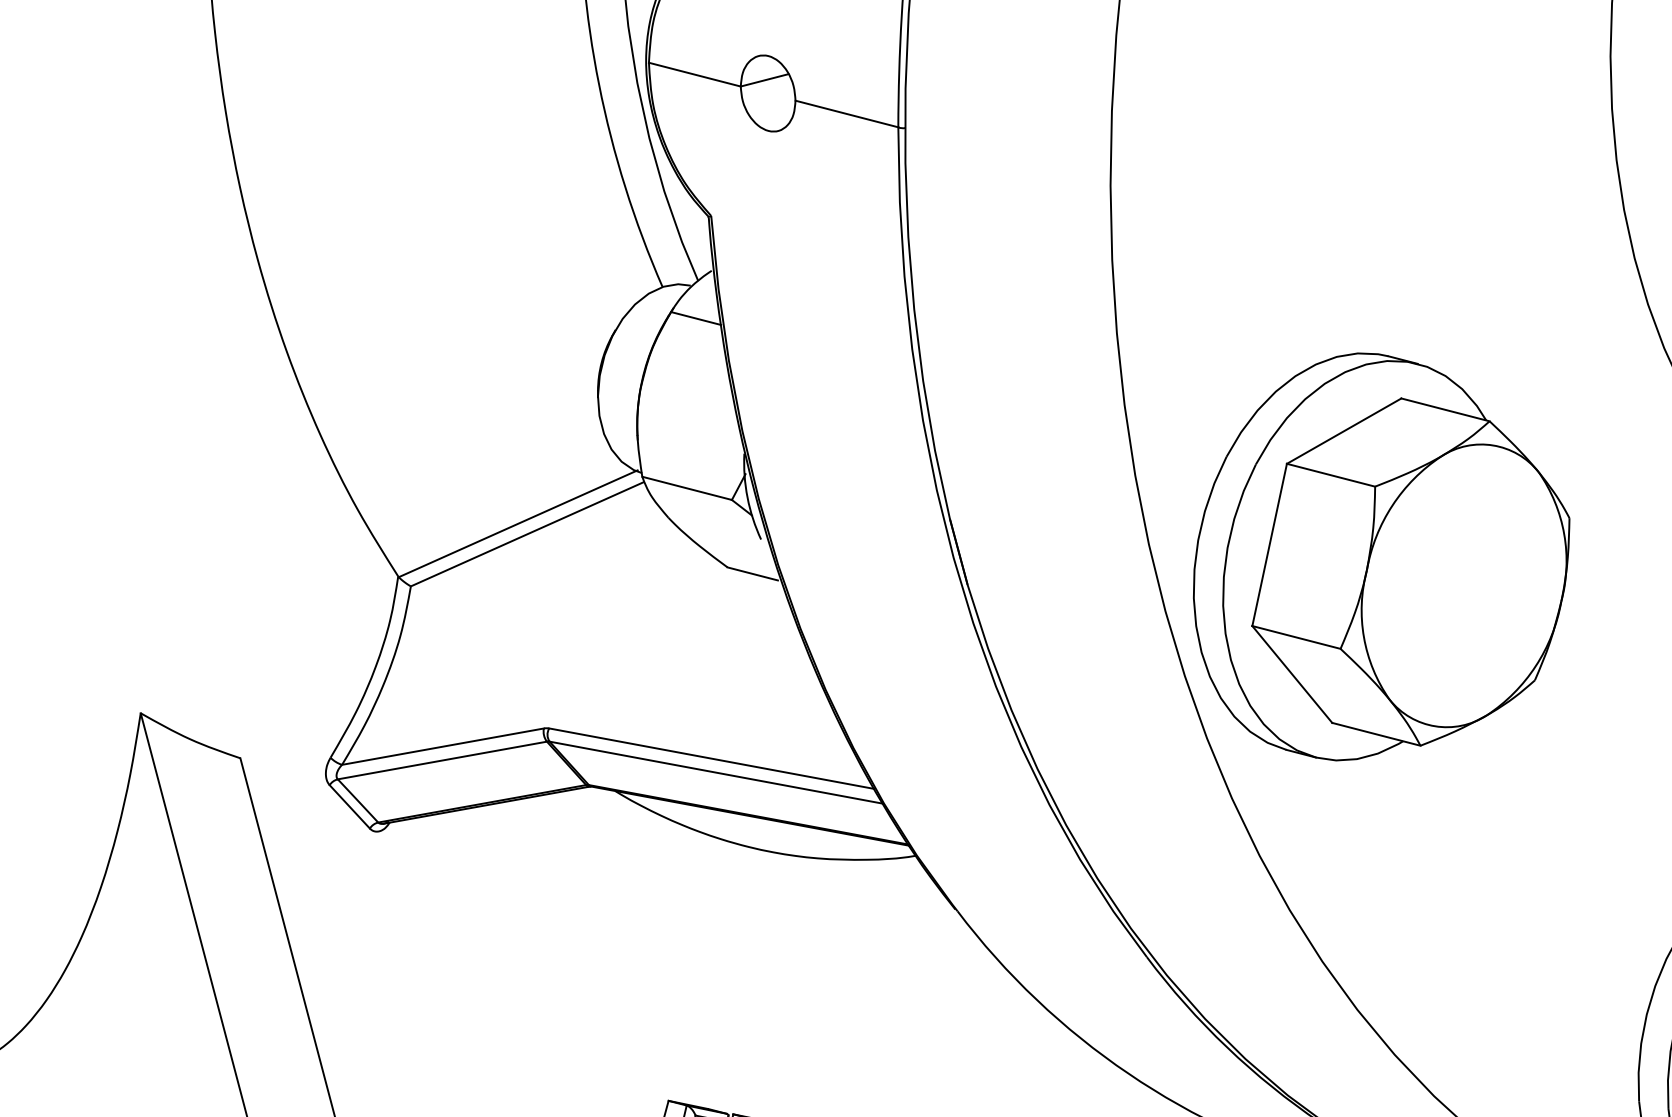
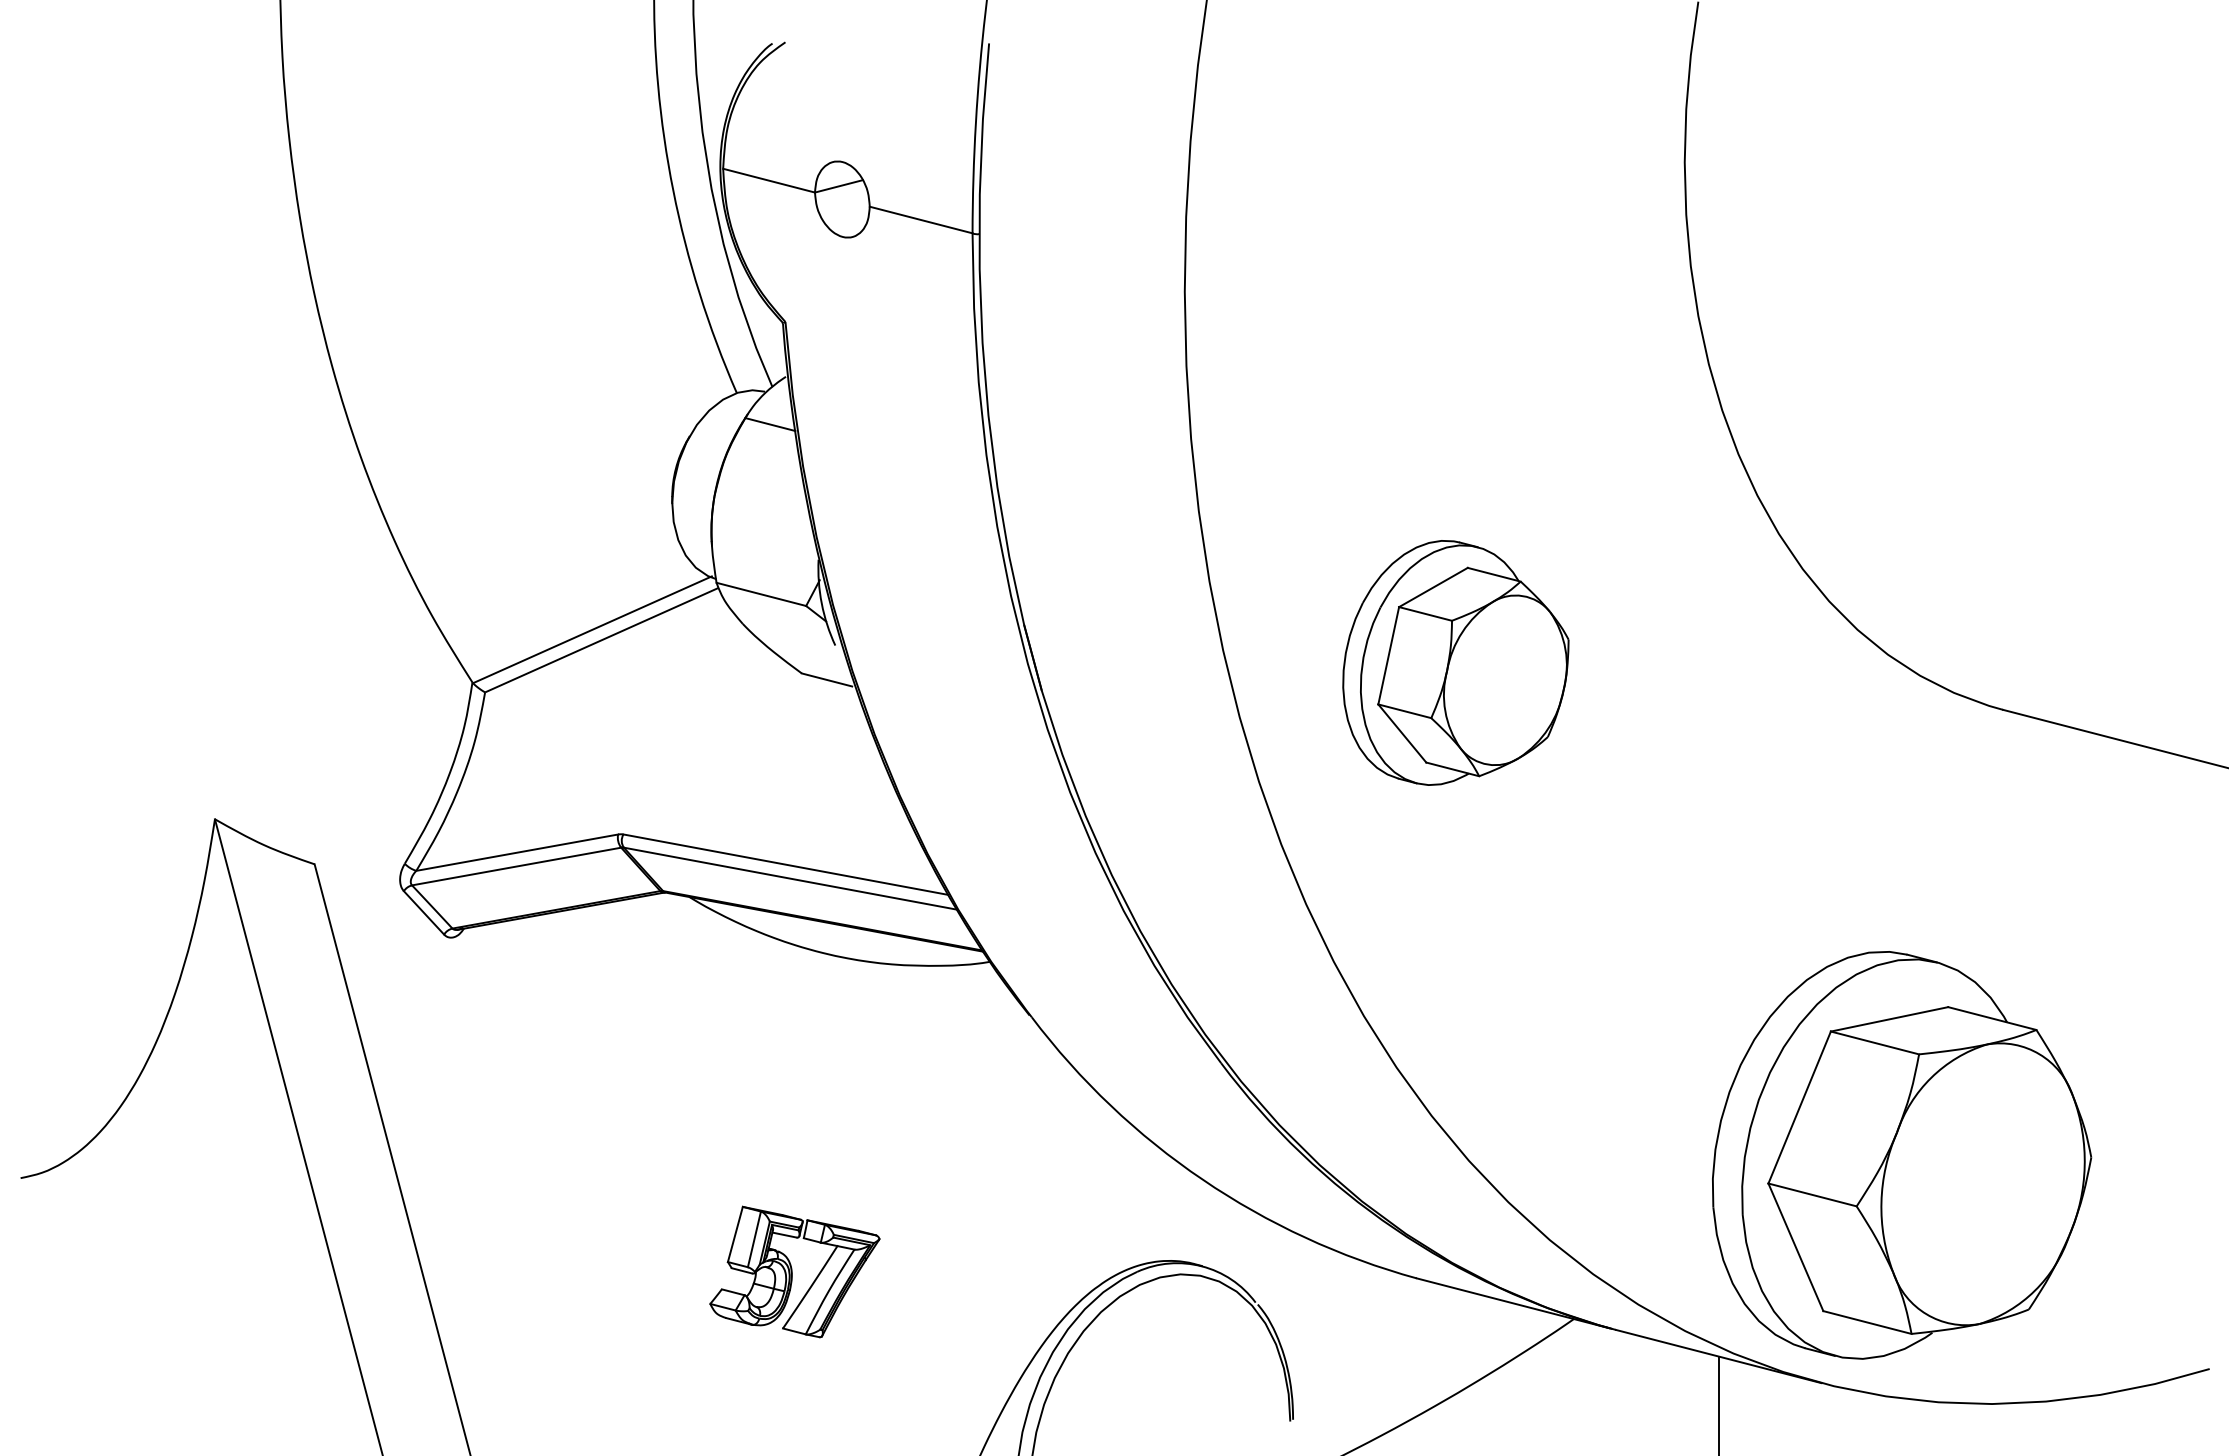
part: (1381, 556) -> (1455, 662), size x0.6

